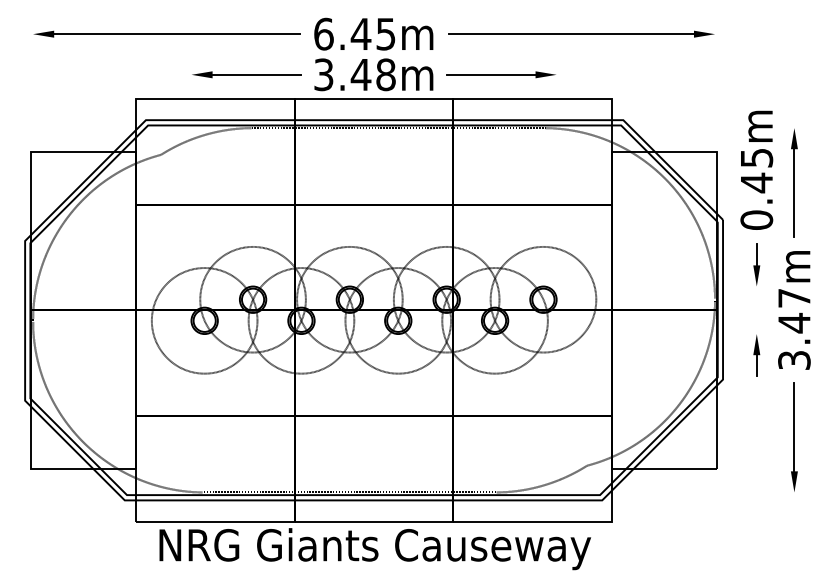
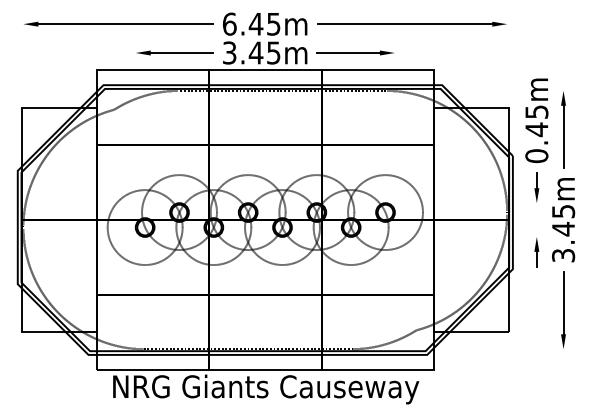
text: (385, 74) -> (273, 52), 3.48m -> 3.45m
text: (794, 298) -> (563, 211), 3.47m -> 3.45m

